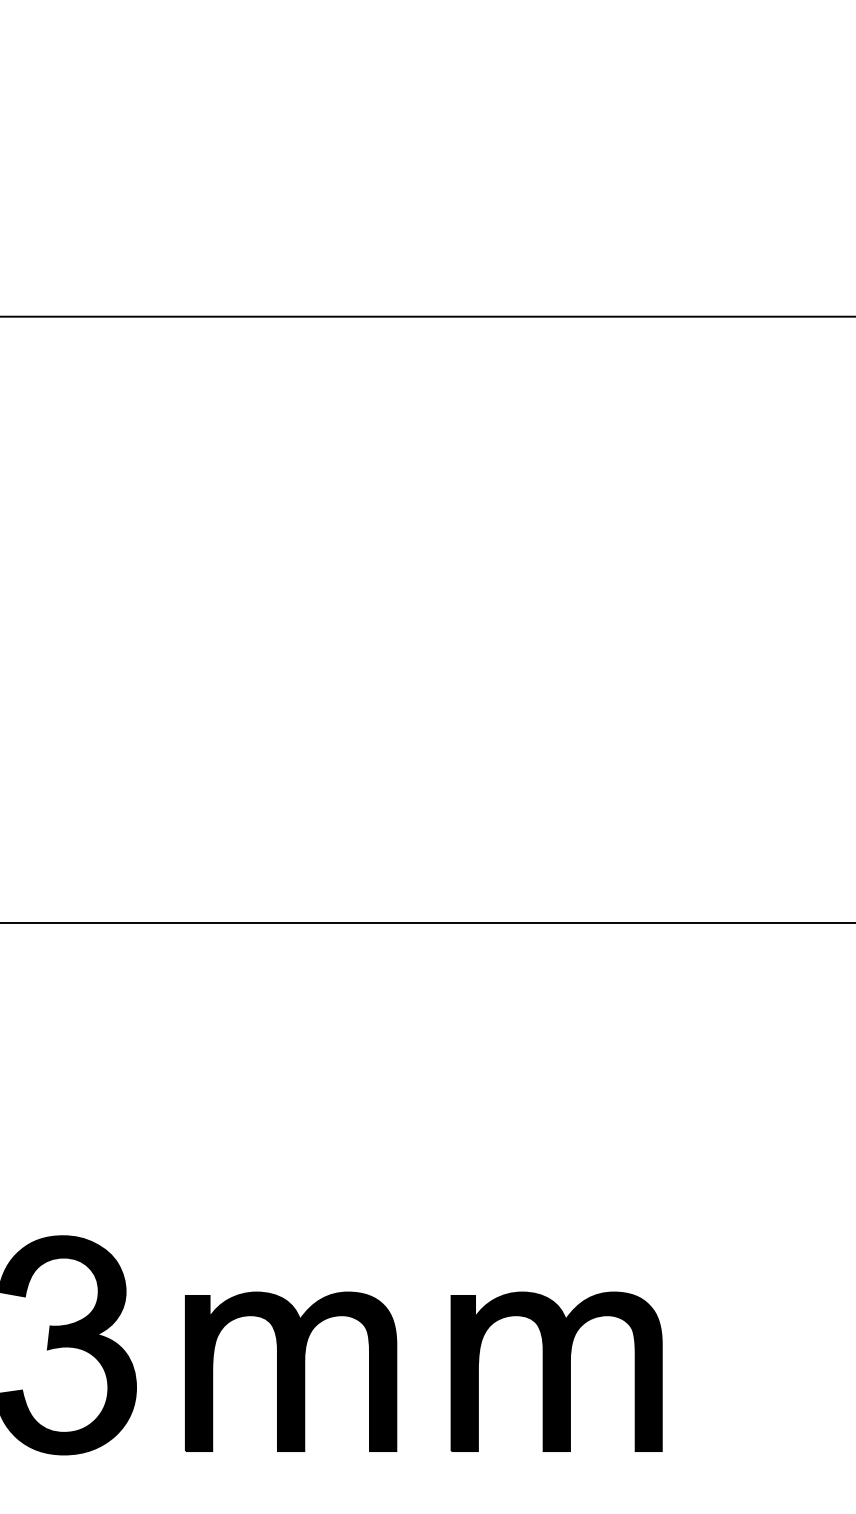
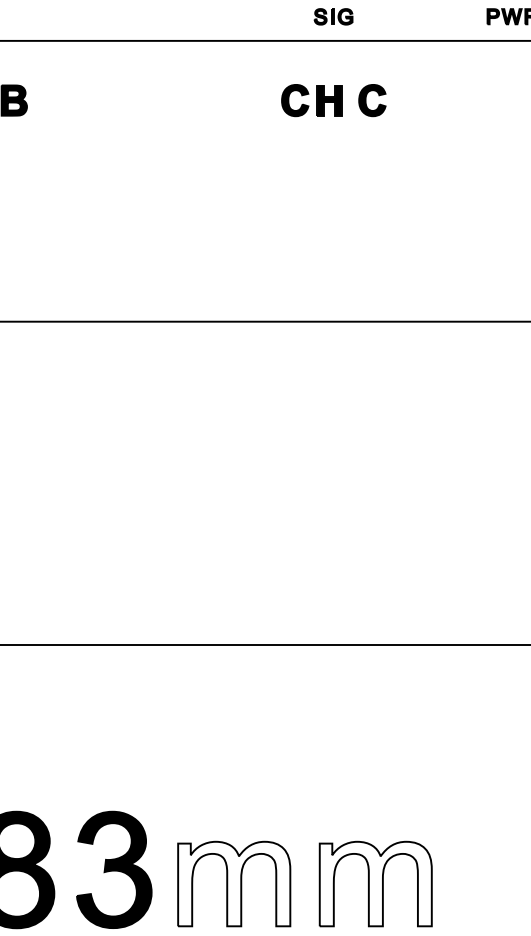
fill: (291, 1370) -> (234, 883), removed
fill: (556, 1370) -> (375, 883), removed

